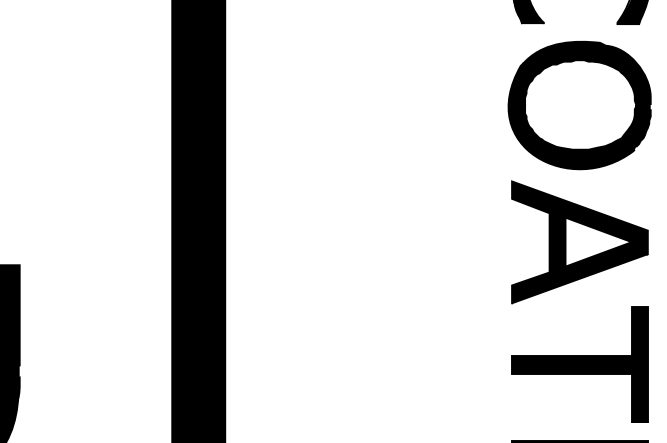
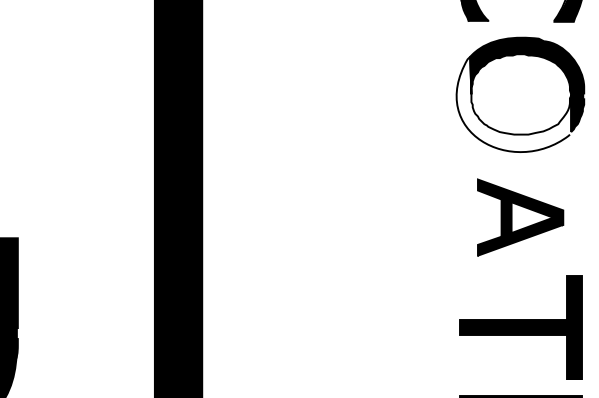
fill: (571, 116) -> (513, 104), removed
part: (579, 242) -> (520, 217), size x0.7

